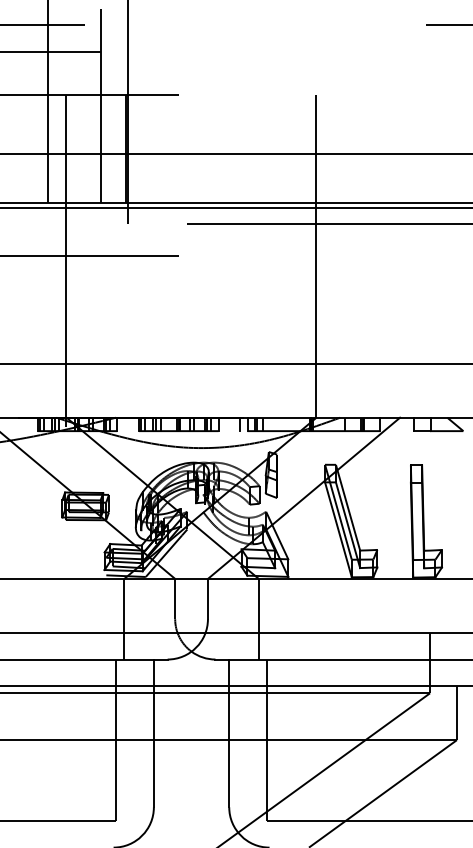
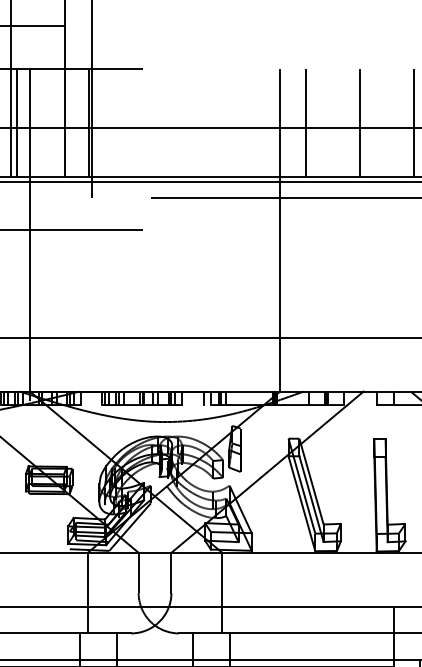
line: (54, 148) -> (17, 122), added
line: (342, 148) -> (305, 122), added
line: (396, 148) -> (359, 122), added
line: (450, 148) -> (413, 122), added

